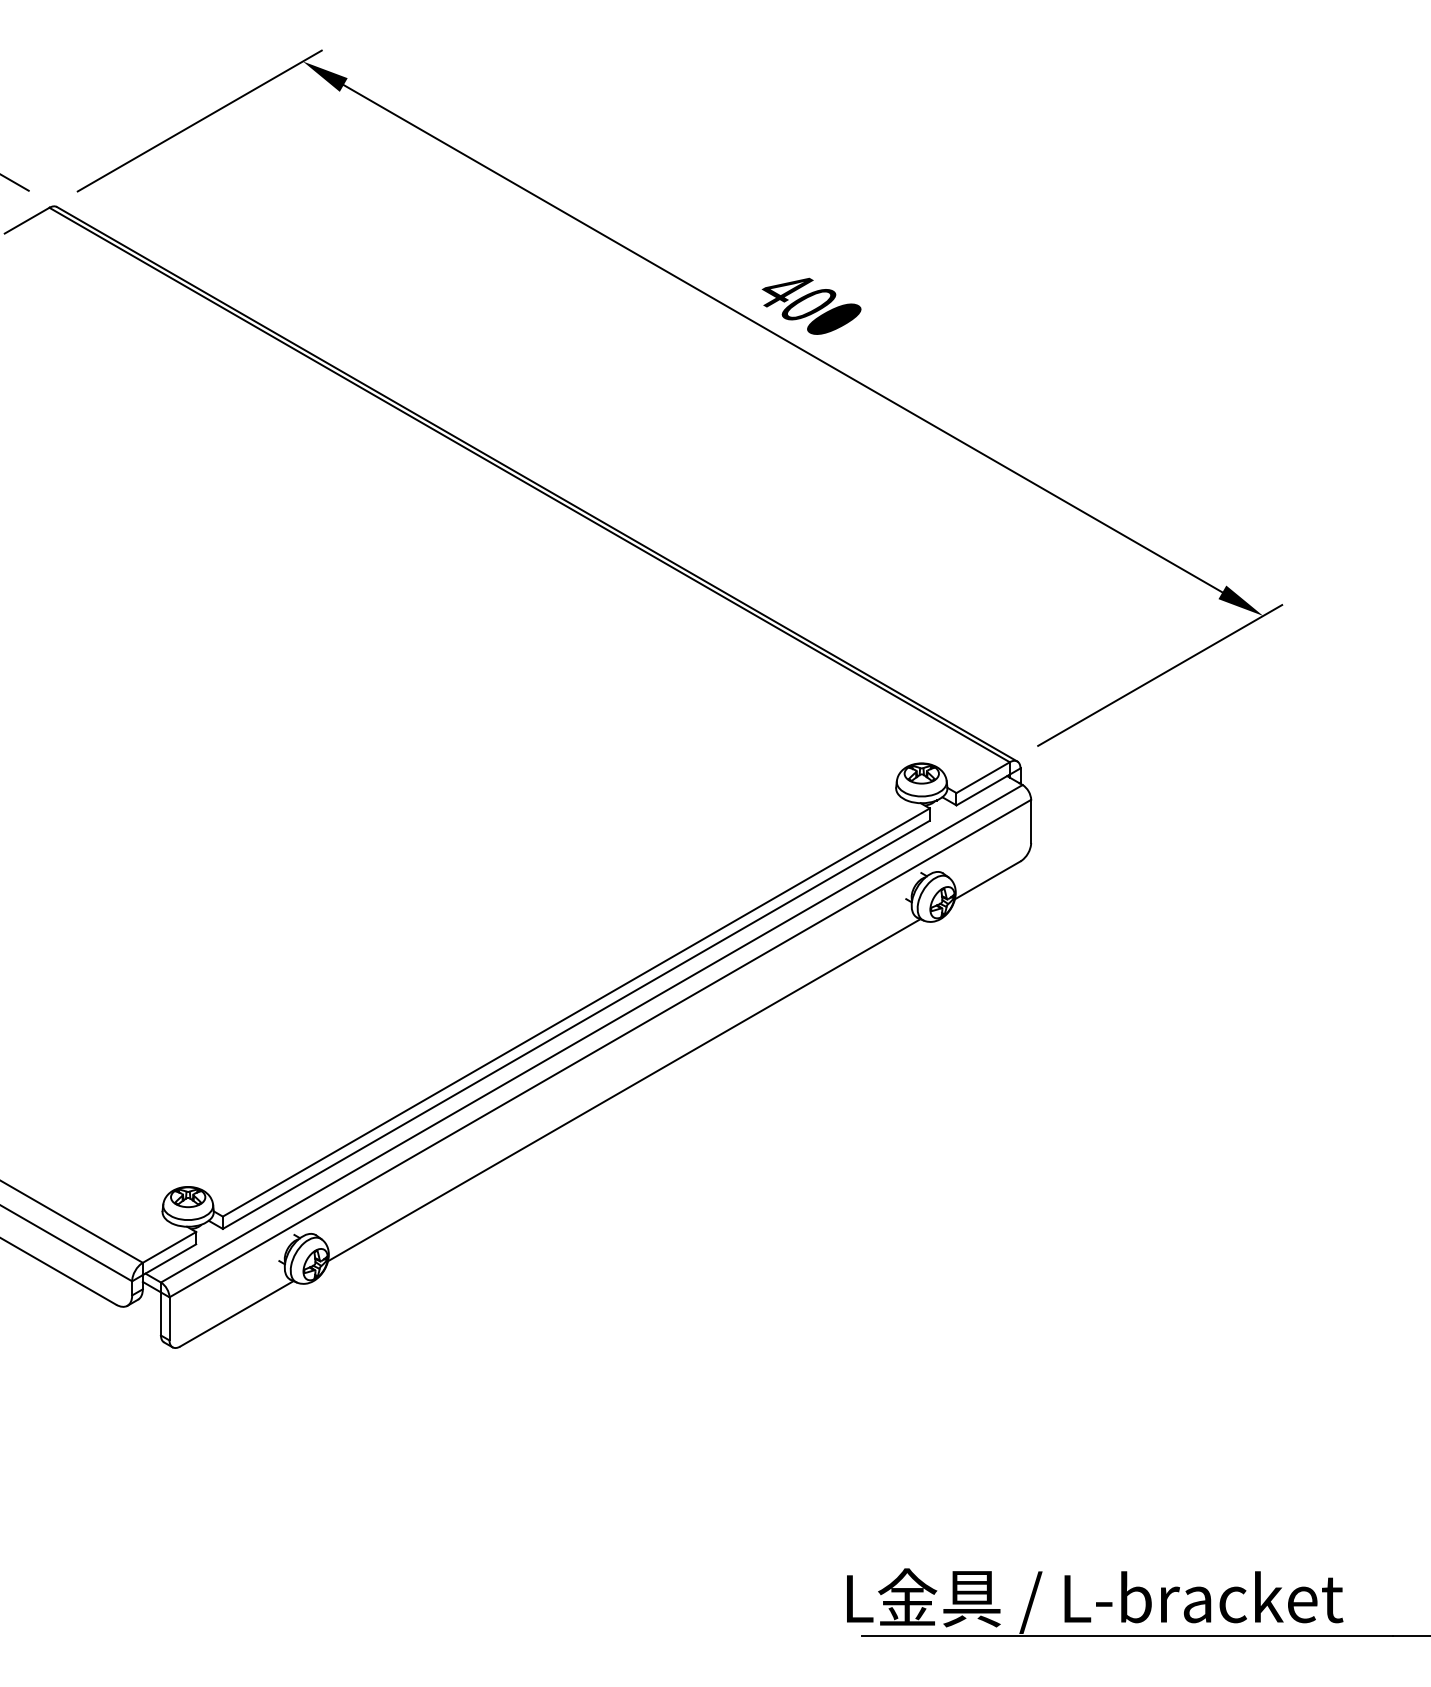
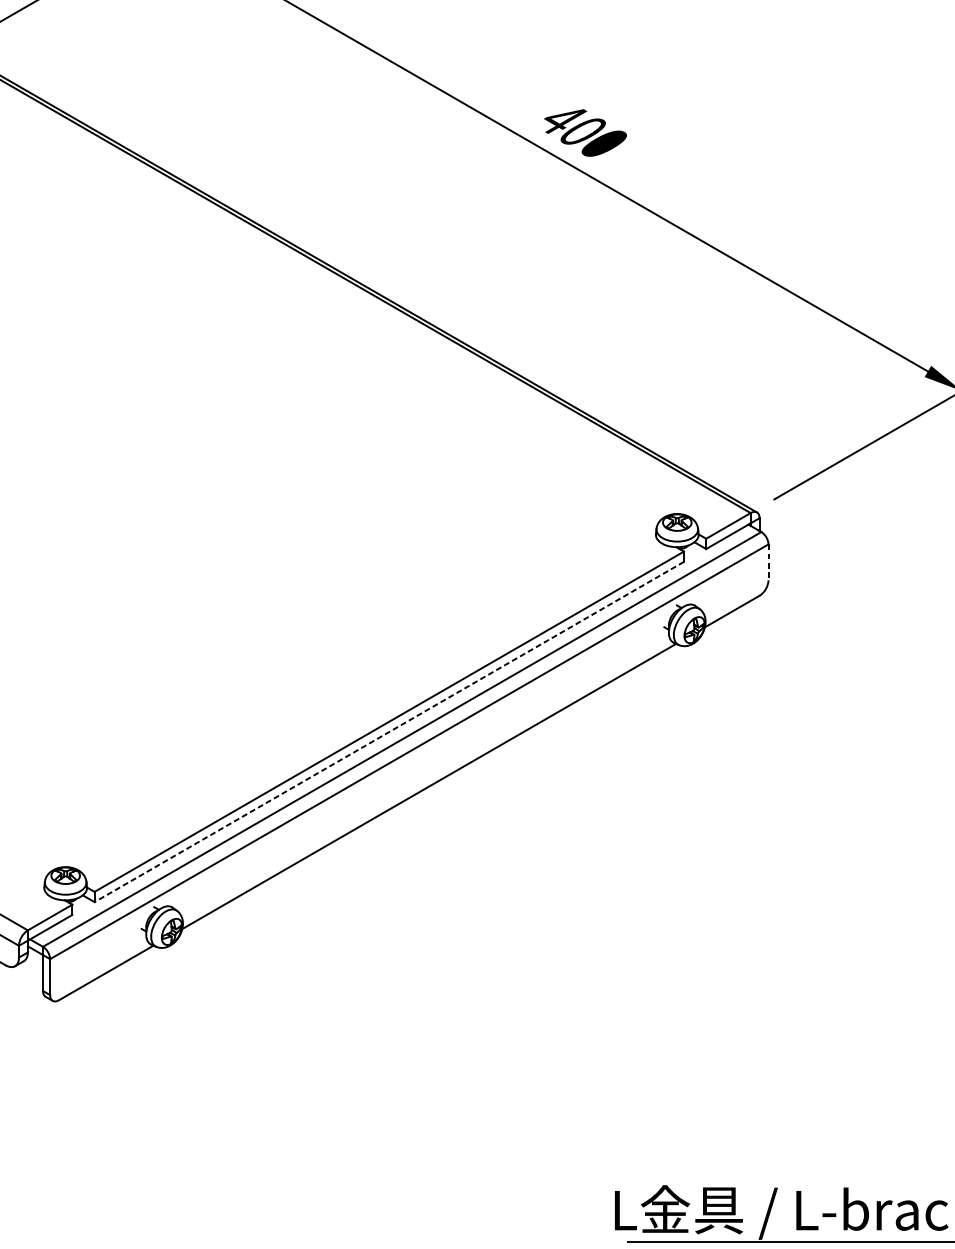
line: (1031, 821) -> (768, 562), solid -> dashed
line: (575, 1025) -> (388, 732), solid -> dashed

